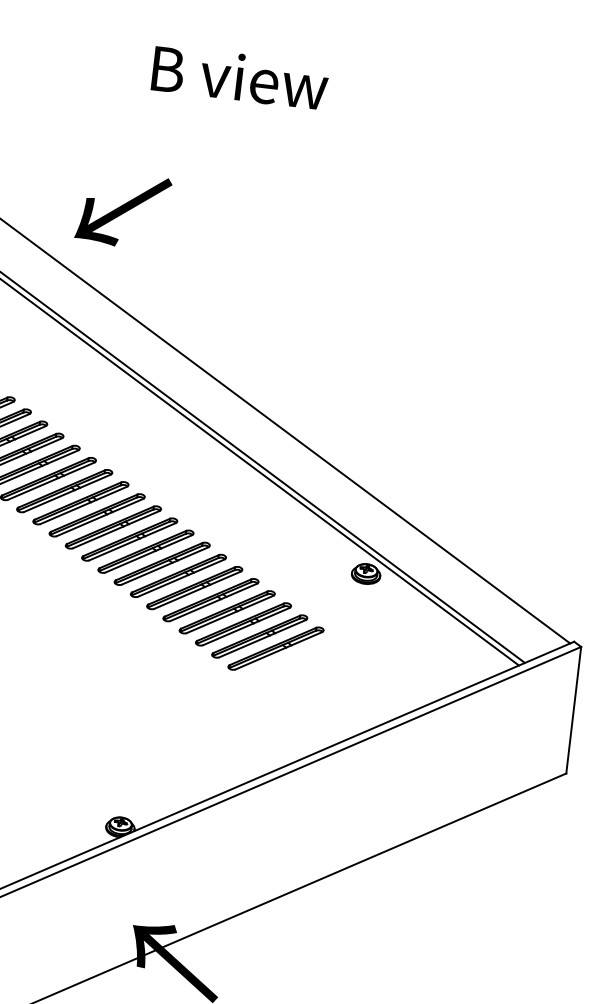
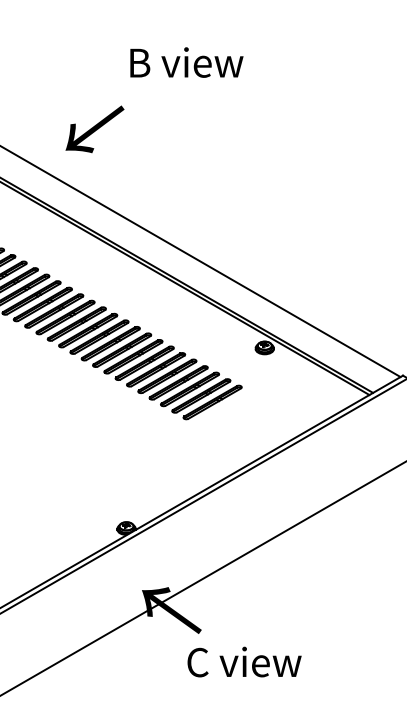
text: (239, 77) -> (186, 62), moved
text: (122, 210) -> (94, 129), moved

